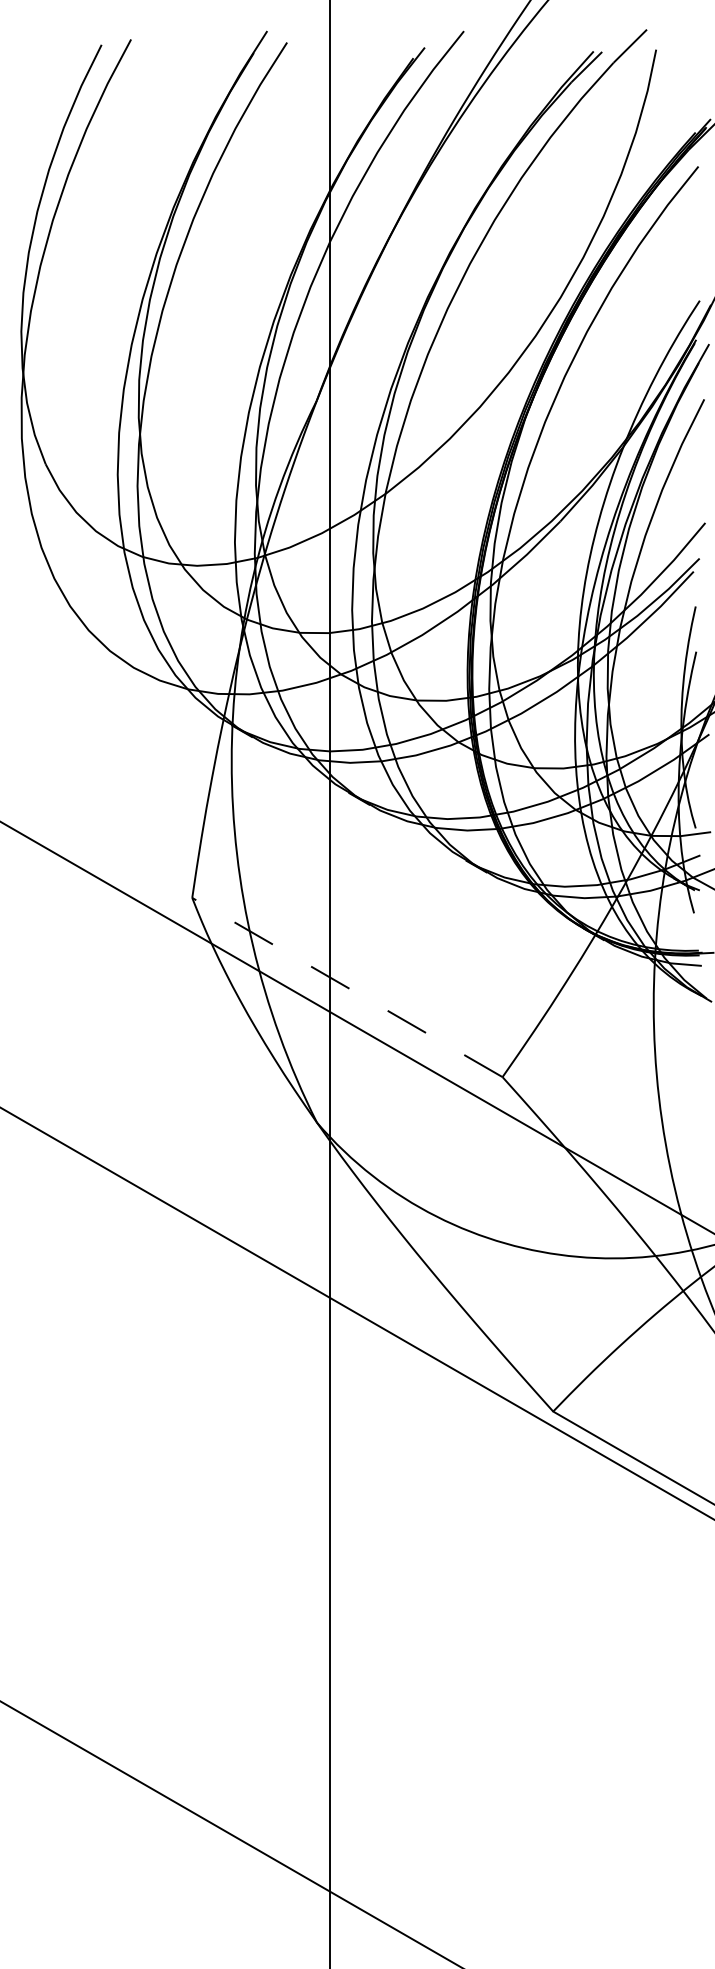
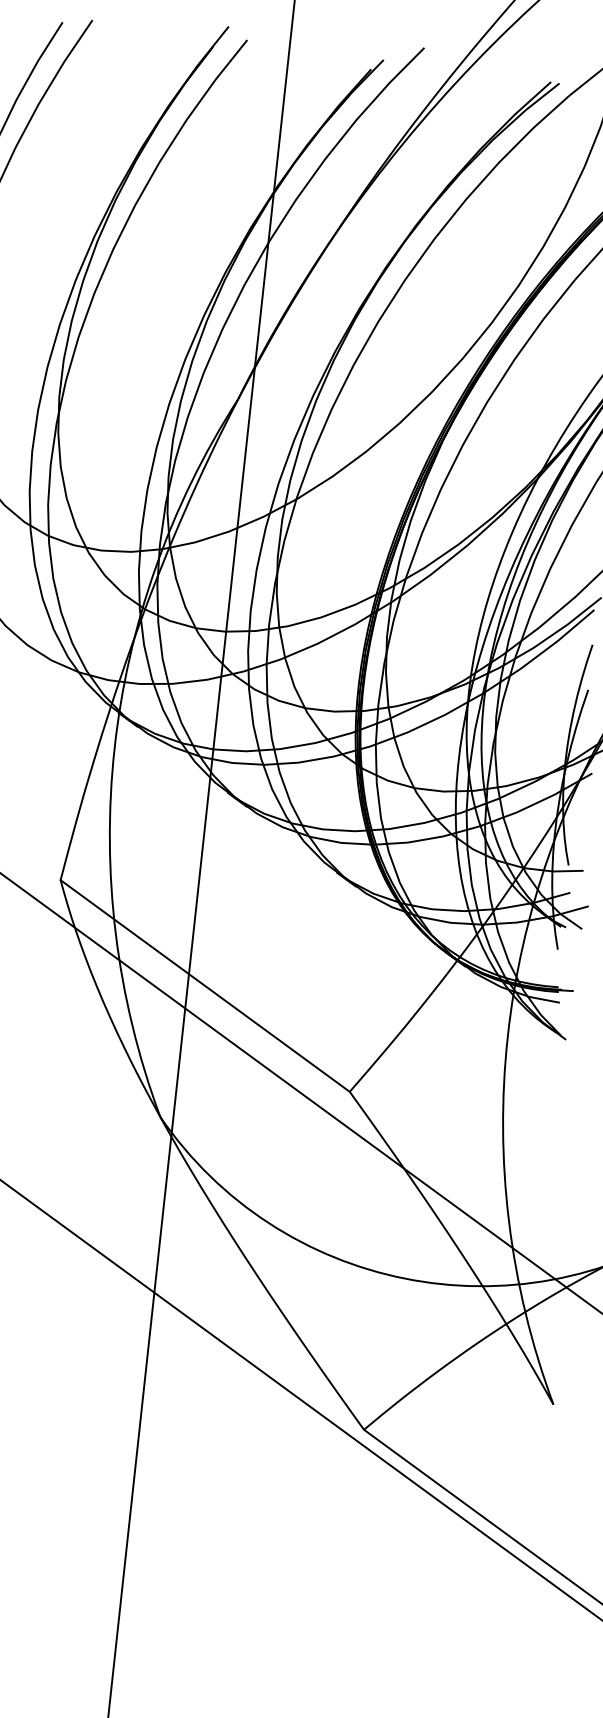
line: (346, 987) -> (204, 985), dashed -> solid

